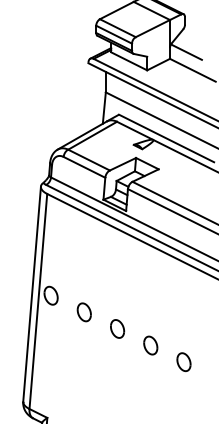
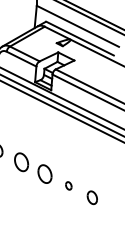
part: (83, 312) -> (20, 162), size x1.4
part: (117, 328) -> (45, 173), size x1.4
part: (150, 345) -> (68, 185), size x0.6

